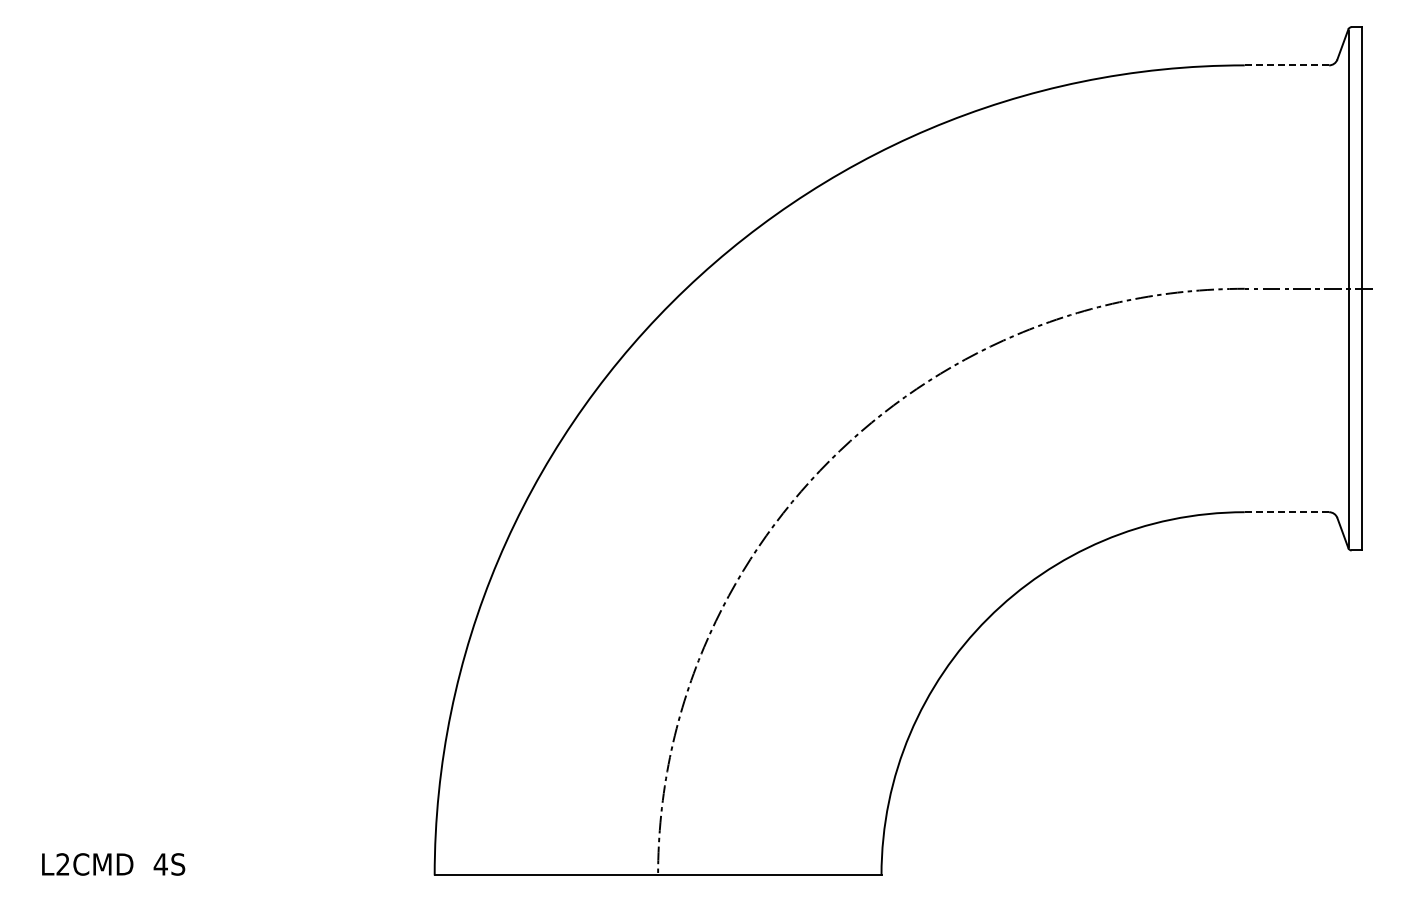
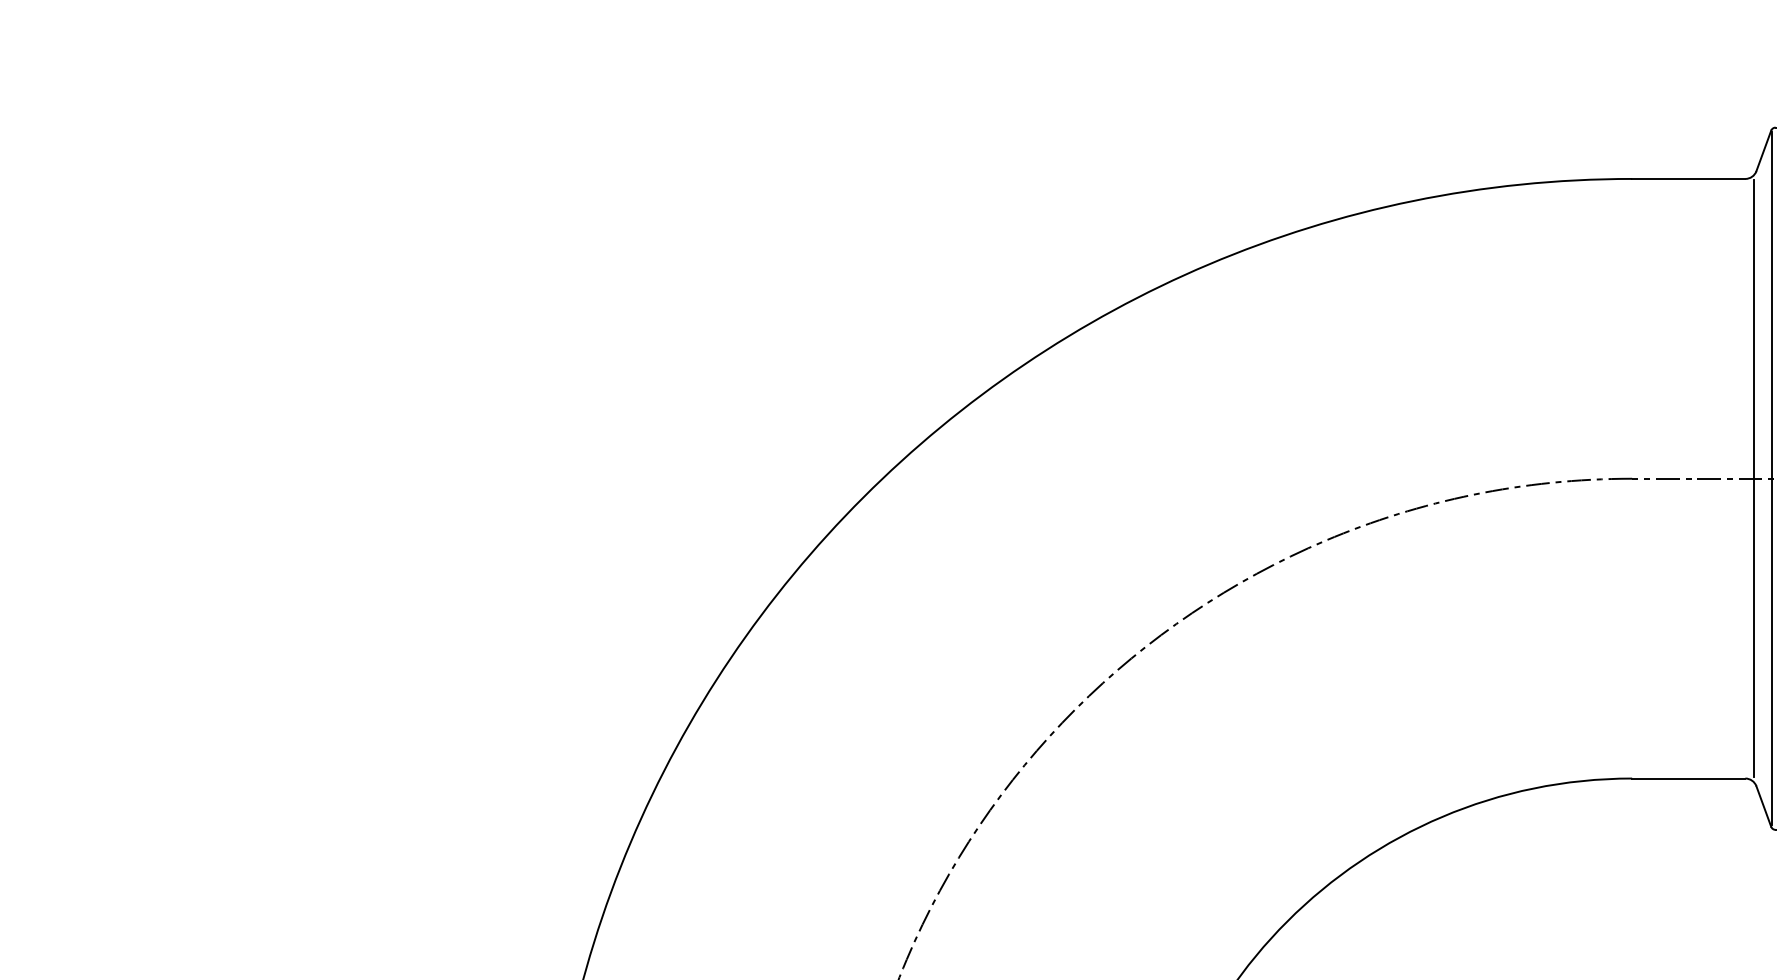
line: (1286, 65) -> (1688, 179), dashed -> solid
line: (1335, 288) -> (1753, 478), added
line: (1286, 512) -> (1688, 778), dashed -> solid

